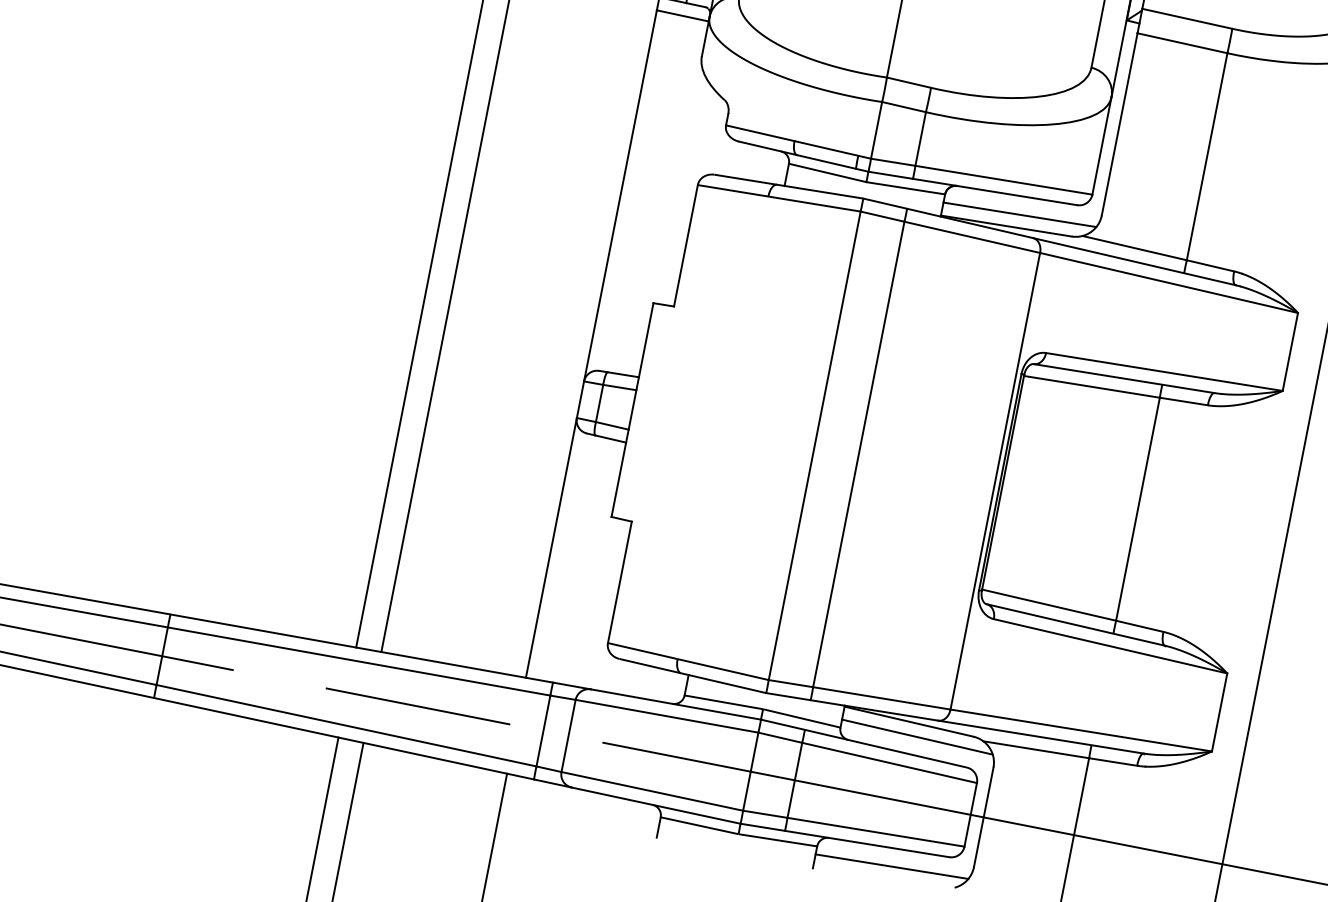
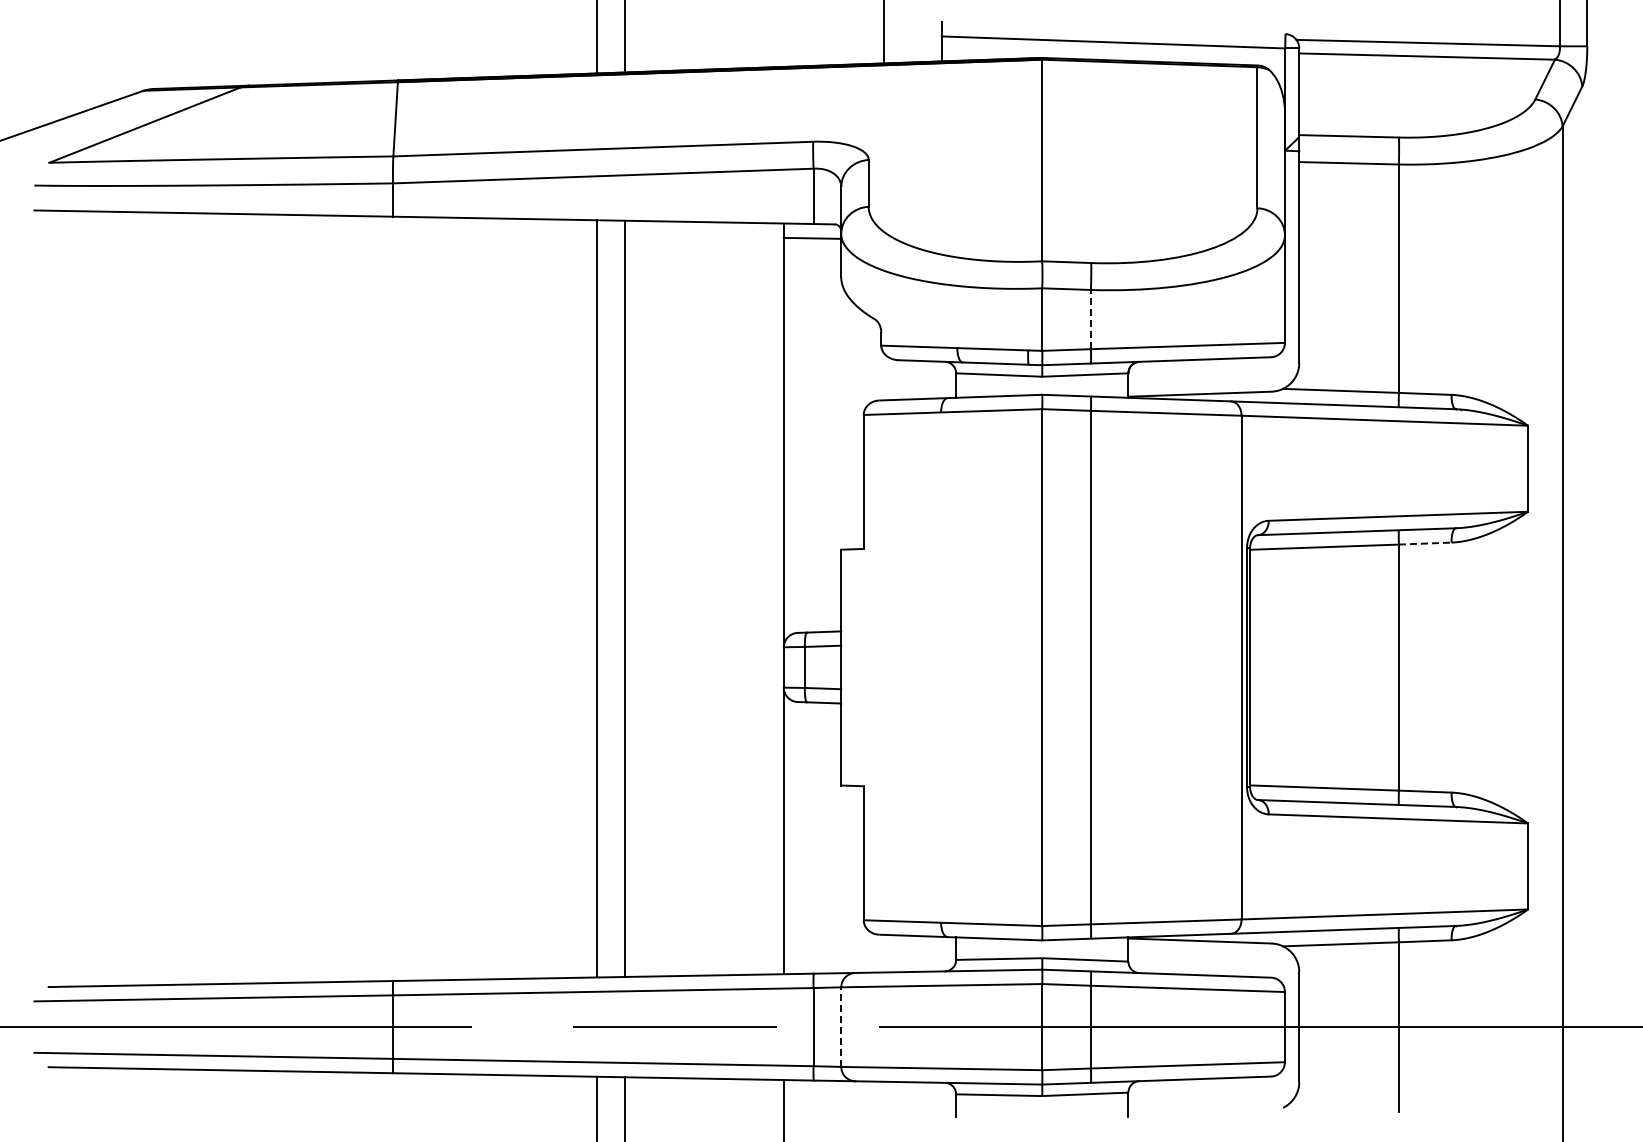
line: (920, 138) -> (1090, 319), solid -> dashed
line: (1019, 214) -> (1211, 379), removed
line: (1184, 401) -> (1425, 543), solid -> dashed
line: (568, 736) -> (841, 1027), solid -> dashed
line: (916, 736) -> (1211, 955), removed
line: (891, 866) -> (1211, 1098), removed

